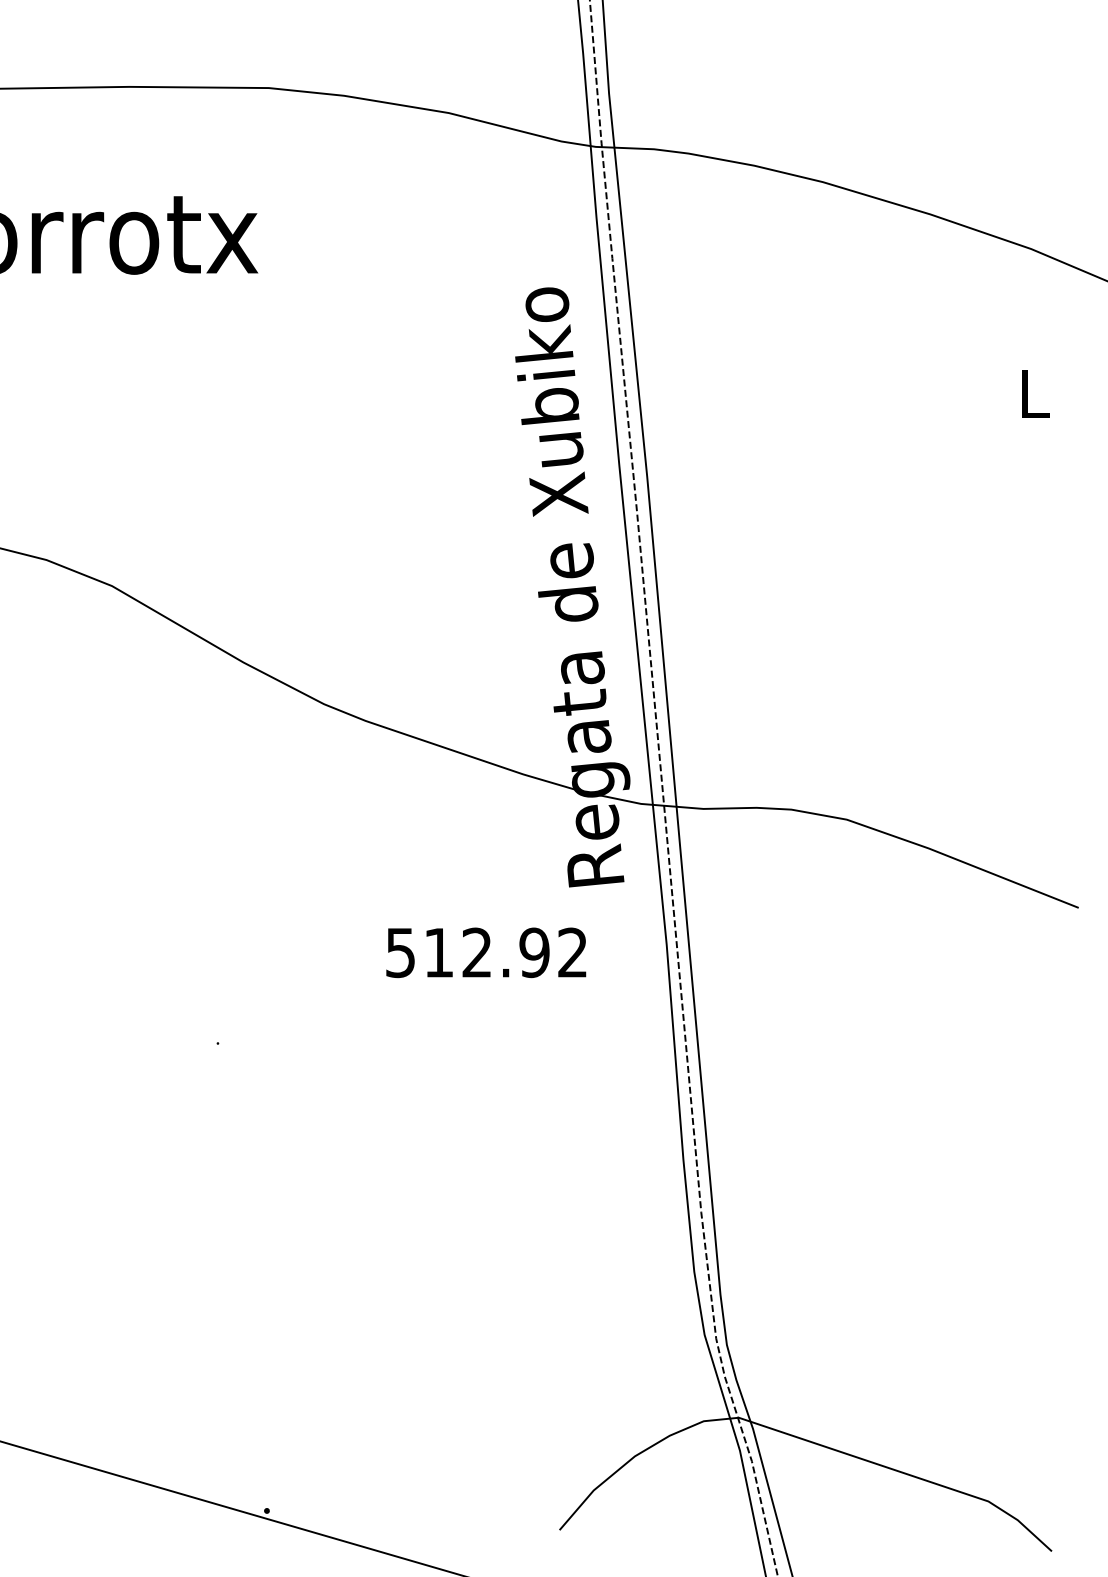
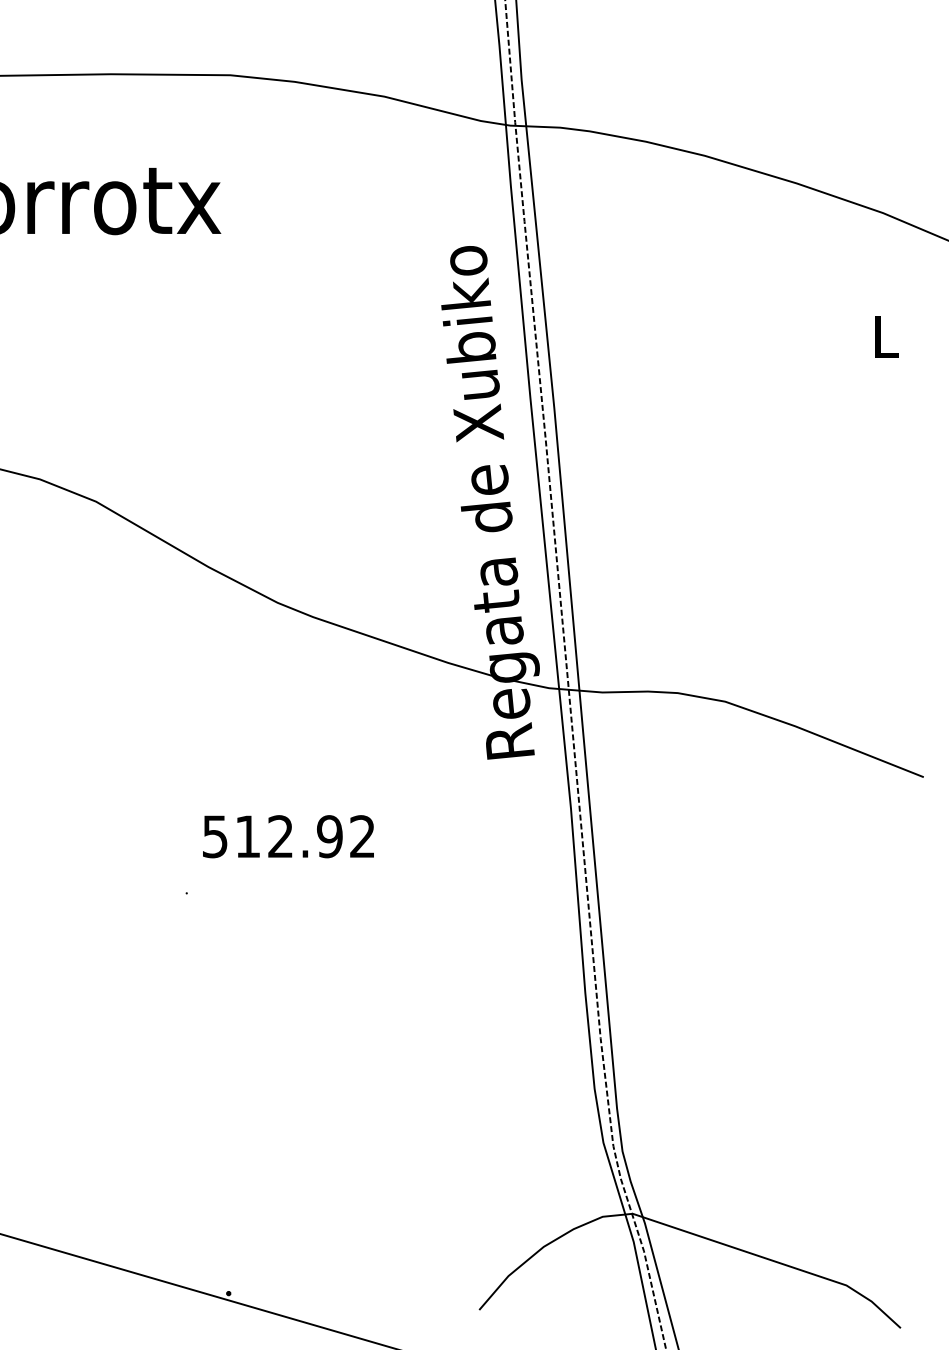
text: (486, 952) -> (288, 836), moved

